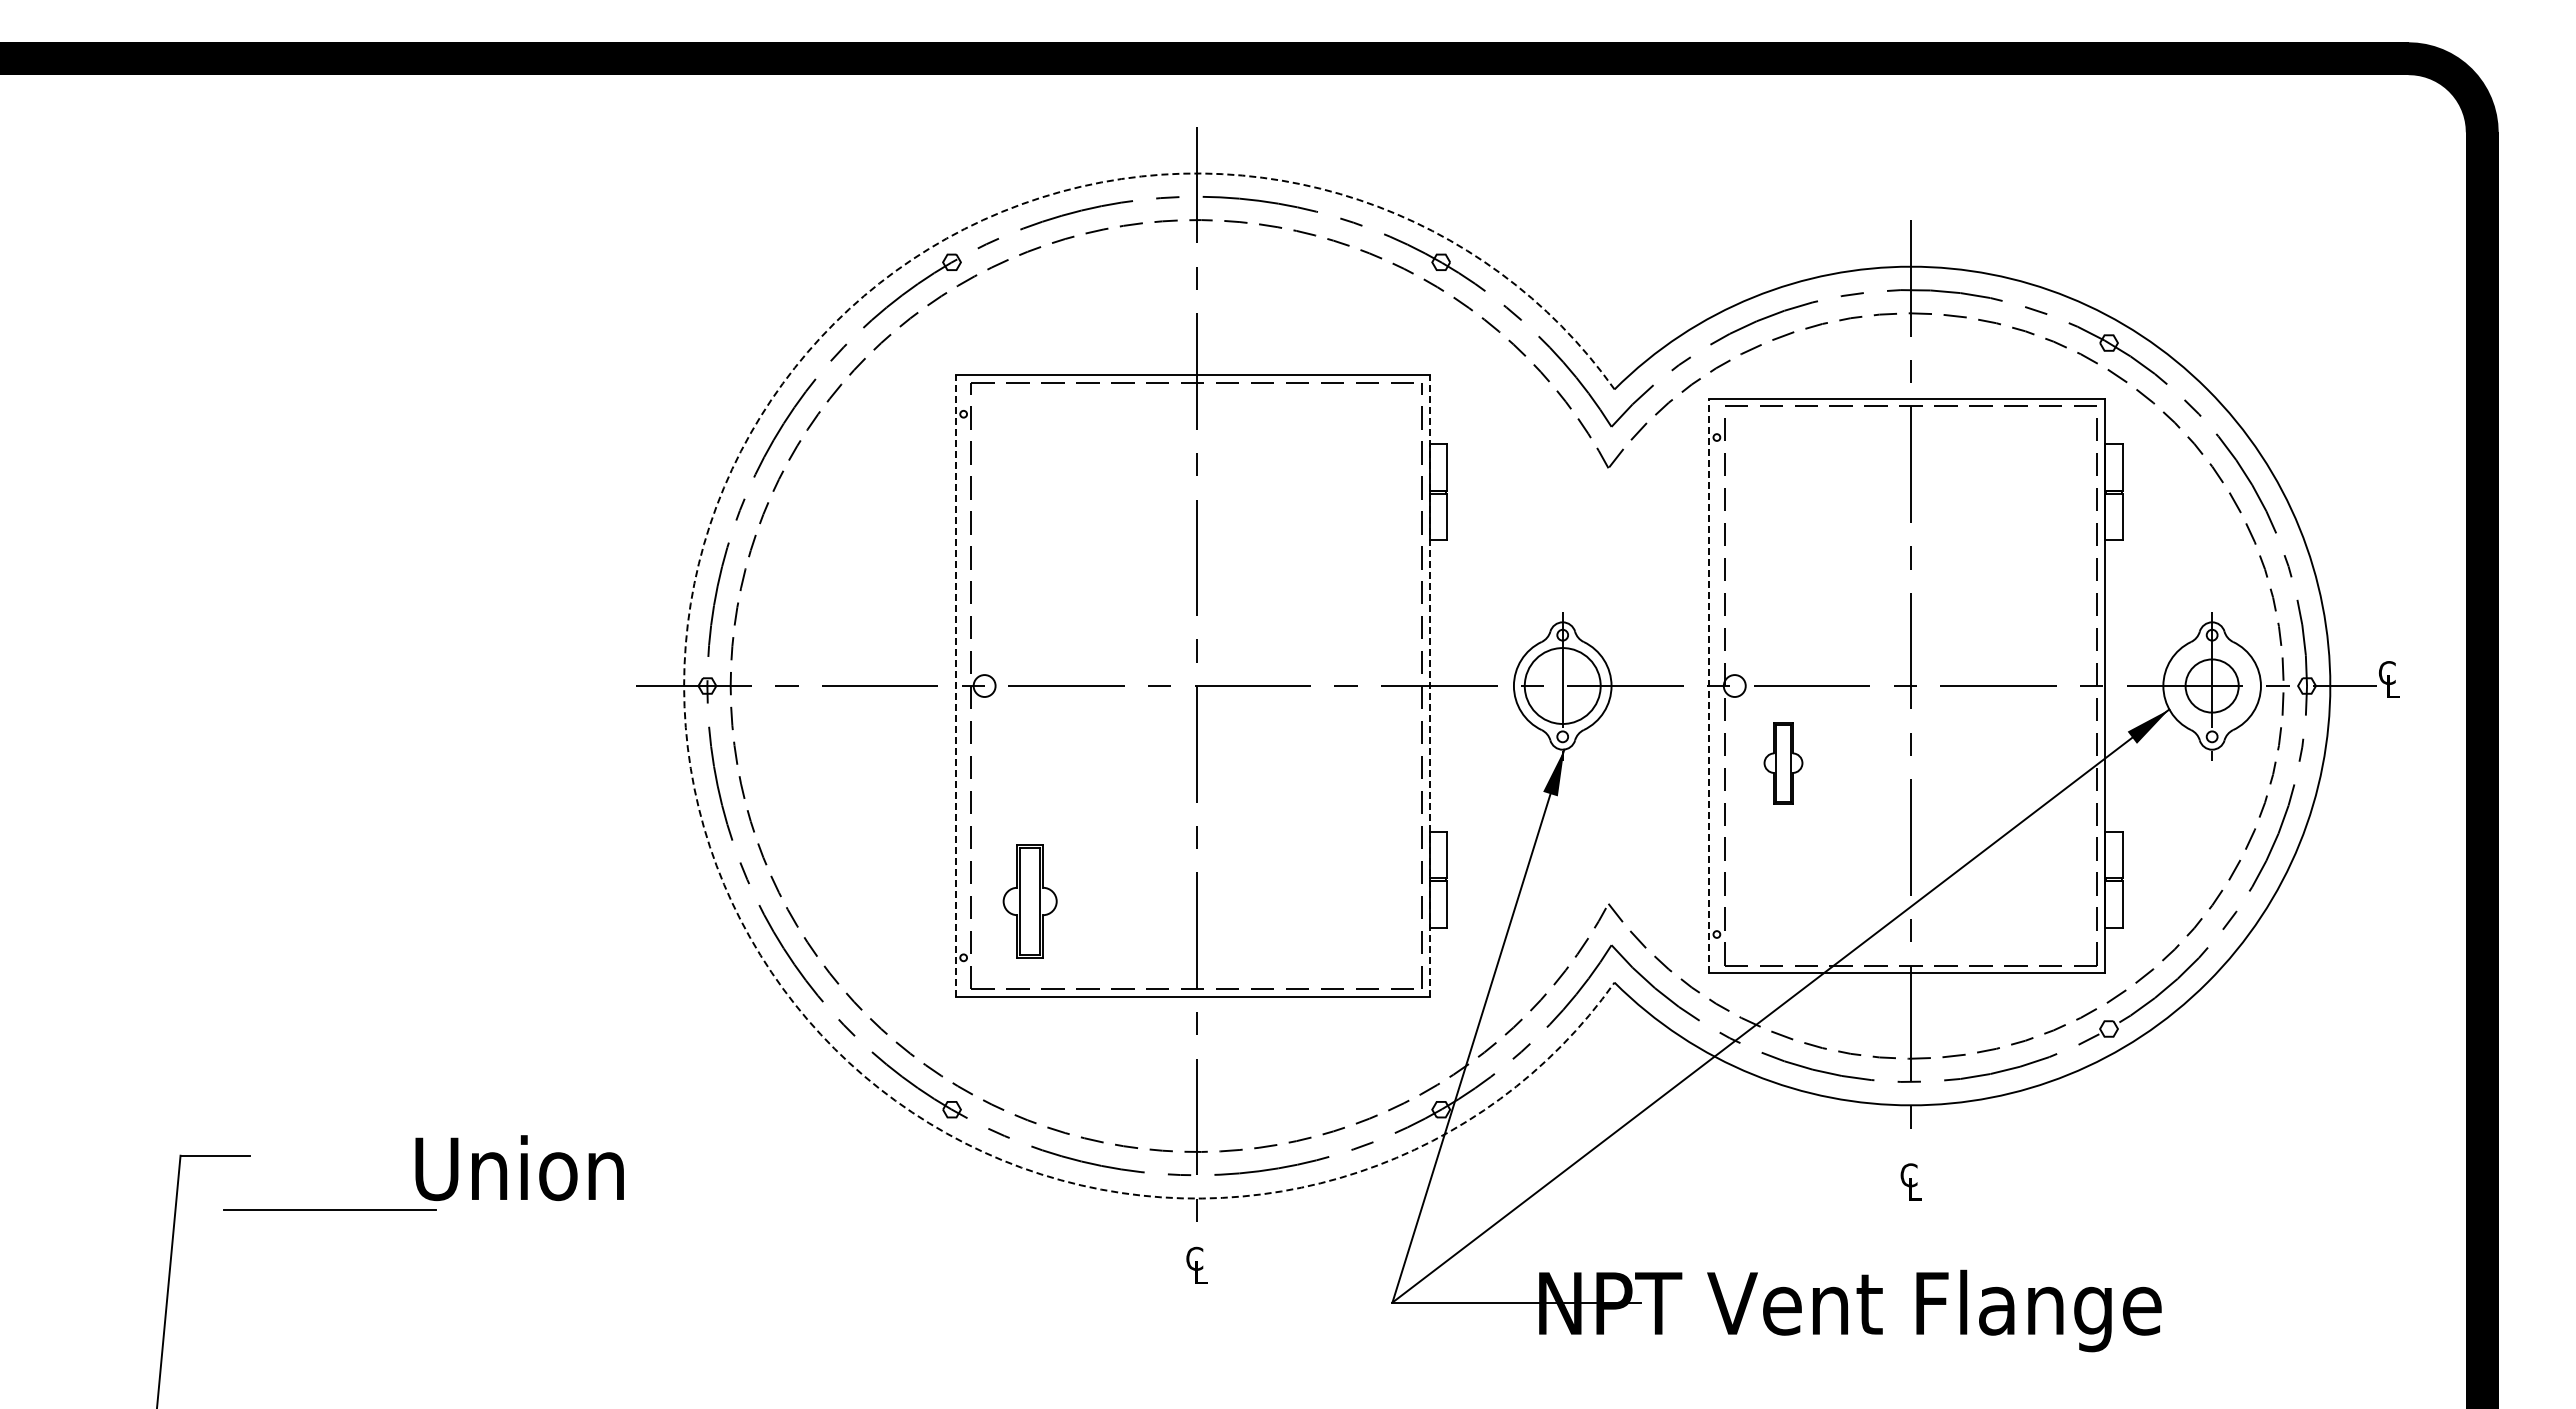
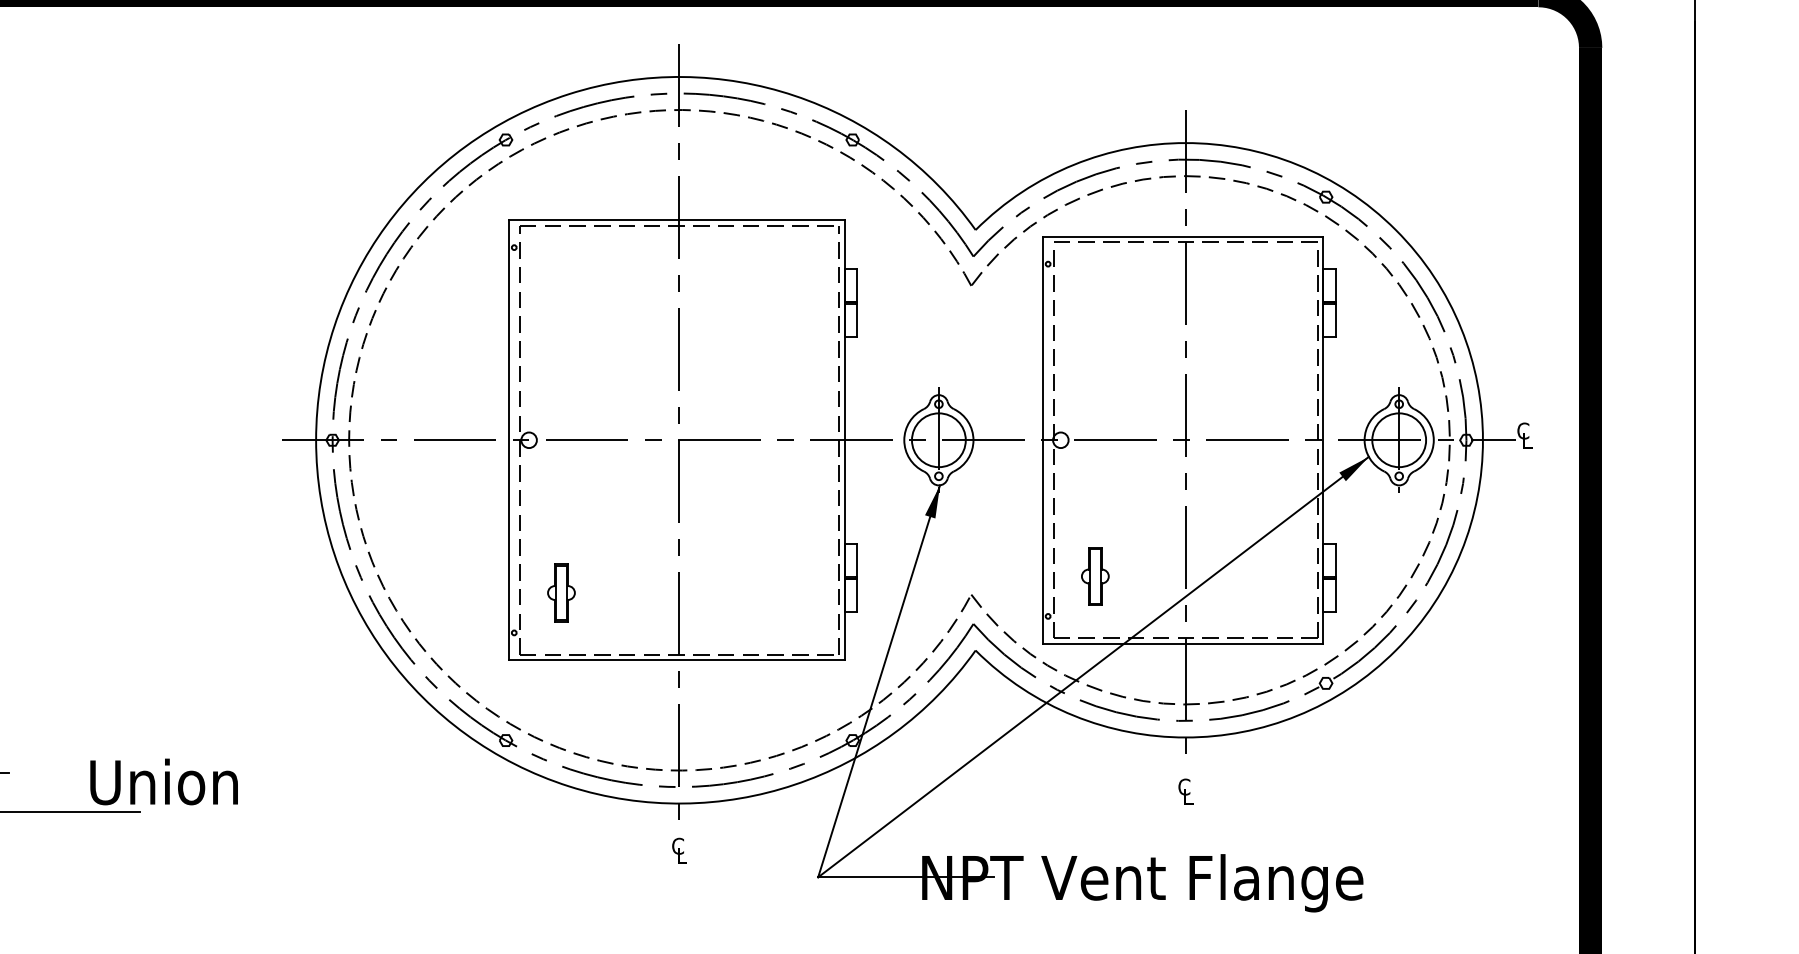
line: (1709, 685) -> (1042, 439), dashed -> solid
circle: (2212, 685) -> (1399, 439), size x1.43
arc: (684, 686) -> (316, 440), dashed -> solid
line: (955, 686) -> (508, 440), dashed -> solid
line: (1429, 686) -> (844, 440), dashed -> solid
part: (1783, 763) -> (1095, 576), moved
part: (1030, 901) -> (561, 593), size x0.71
text: (519, 1168) -> (164, 782), moved

